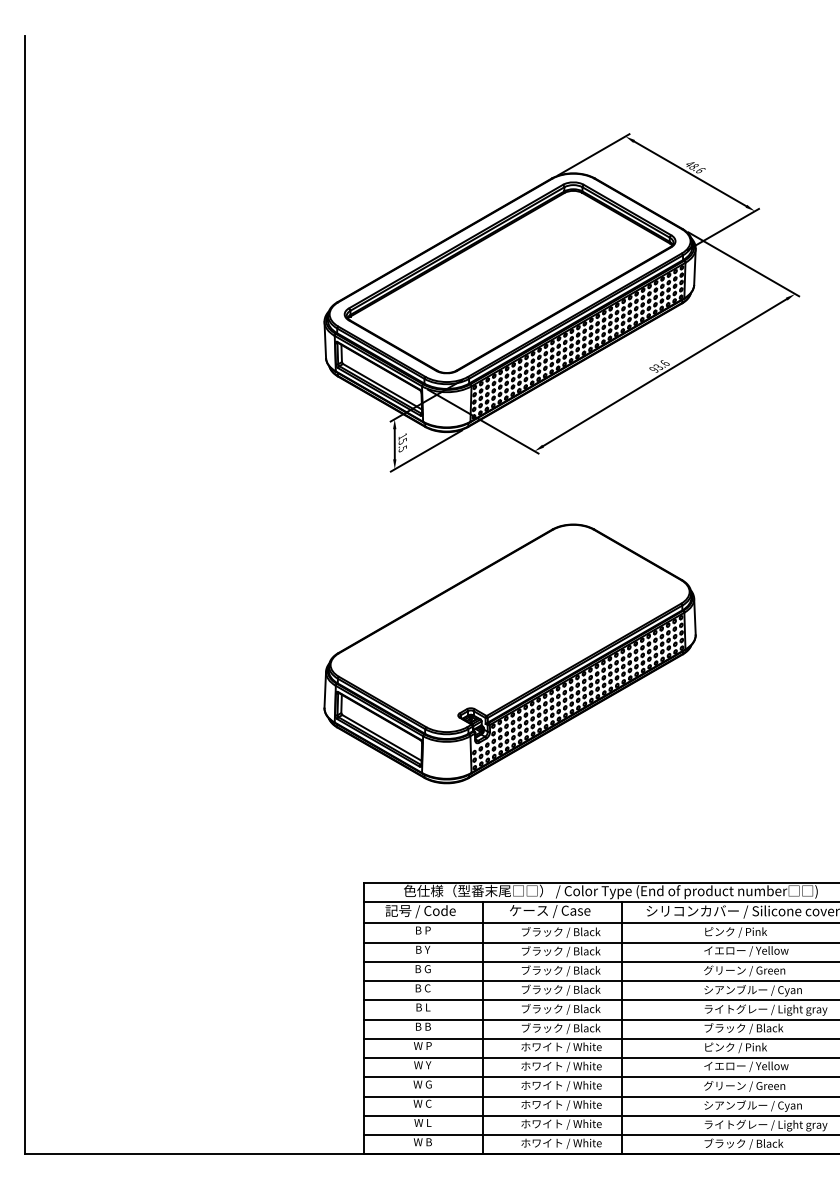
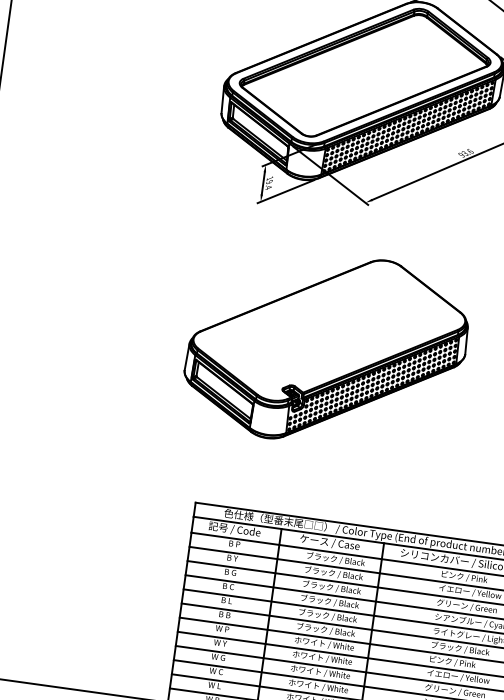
text: (402, 444) -> (268, 184), 15.5 -> 19.4

